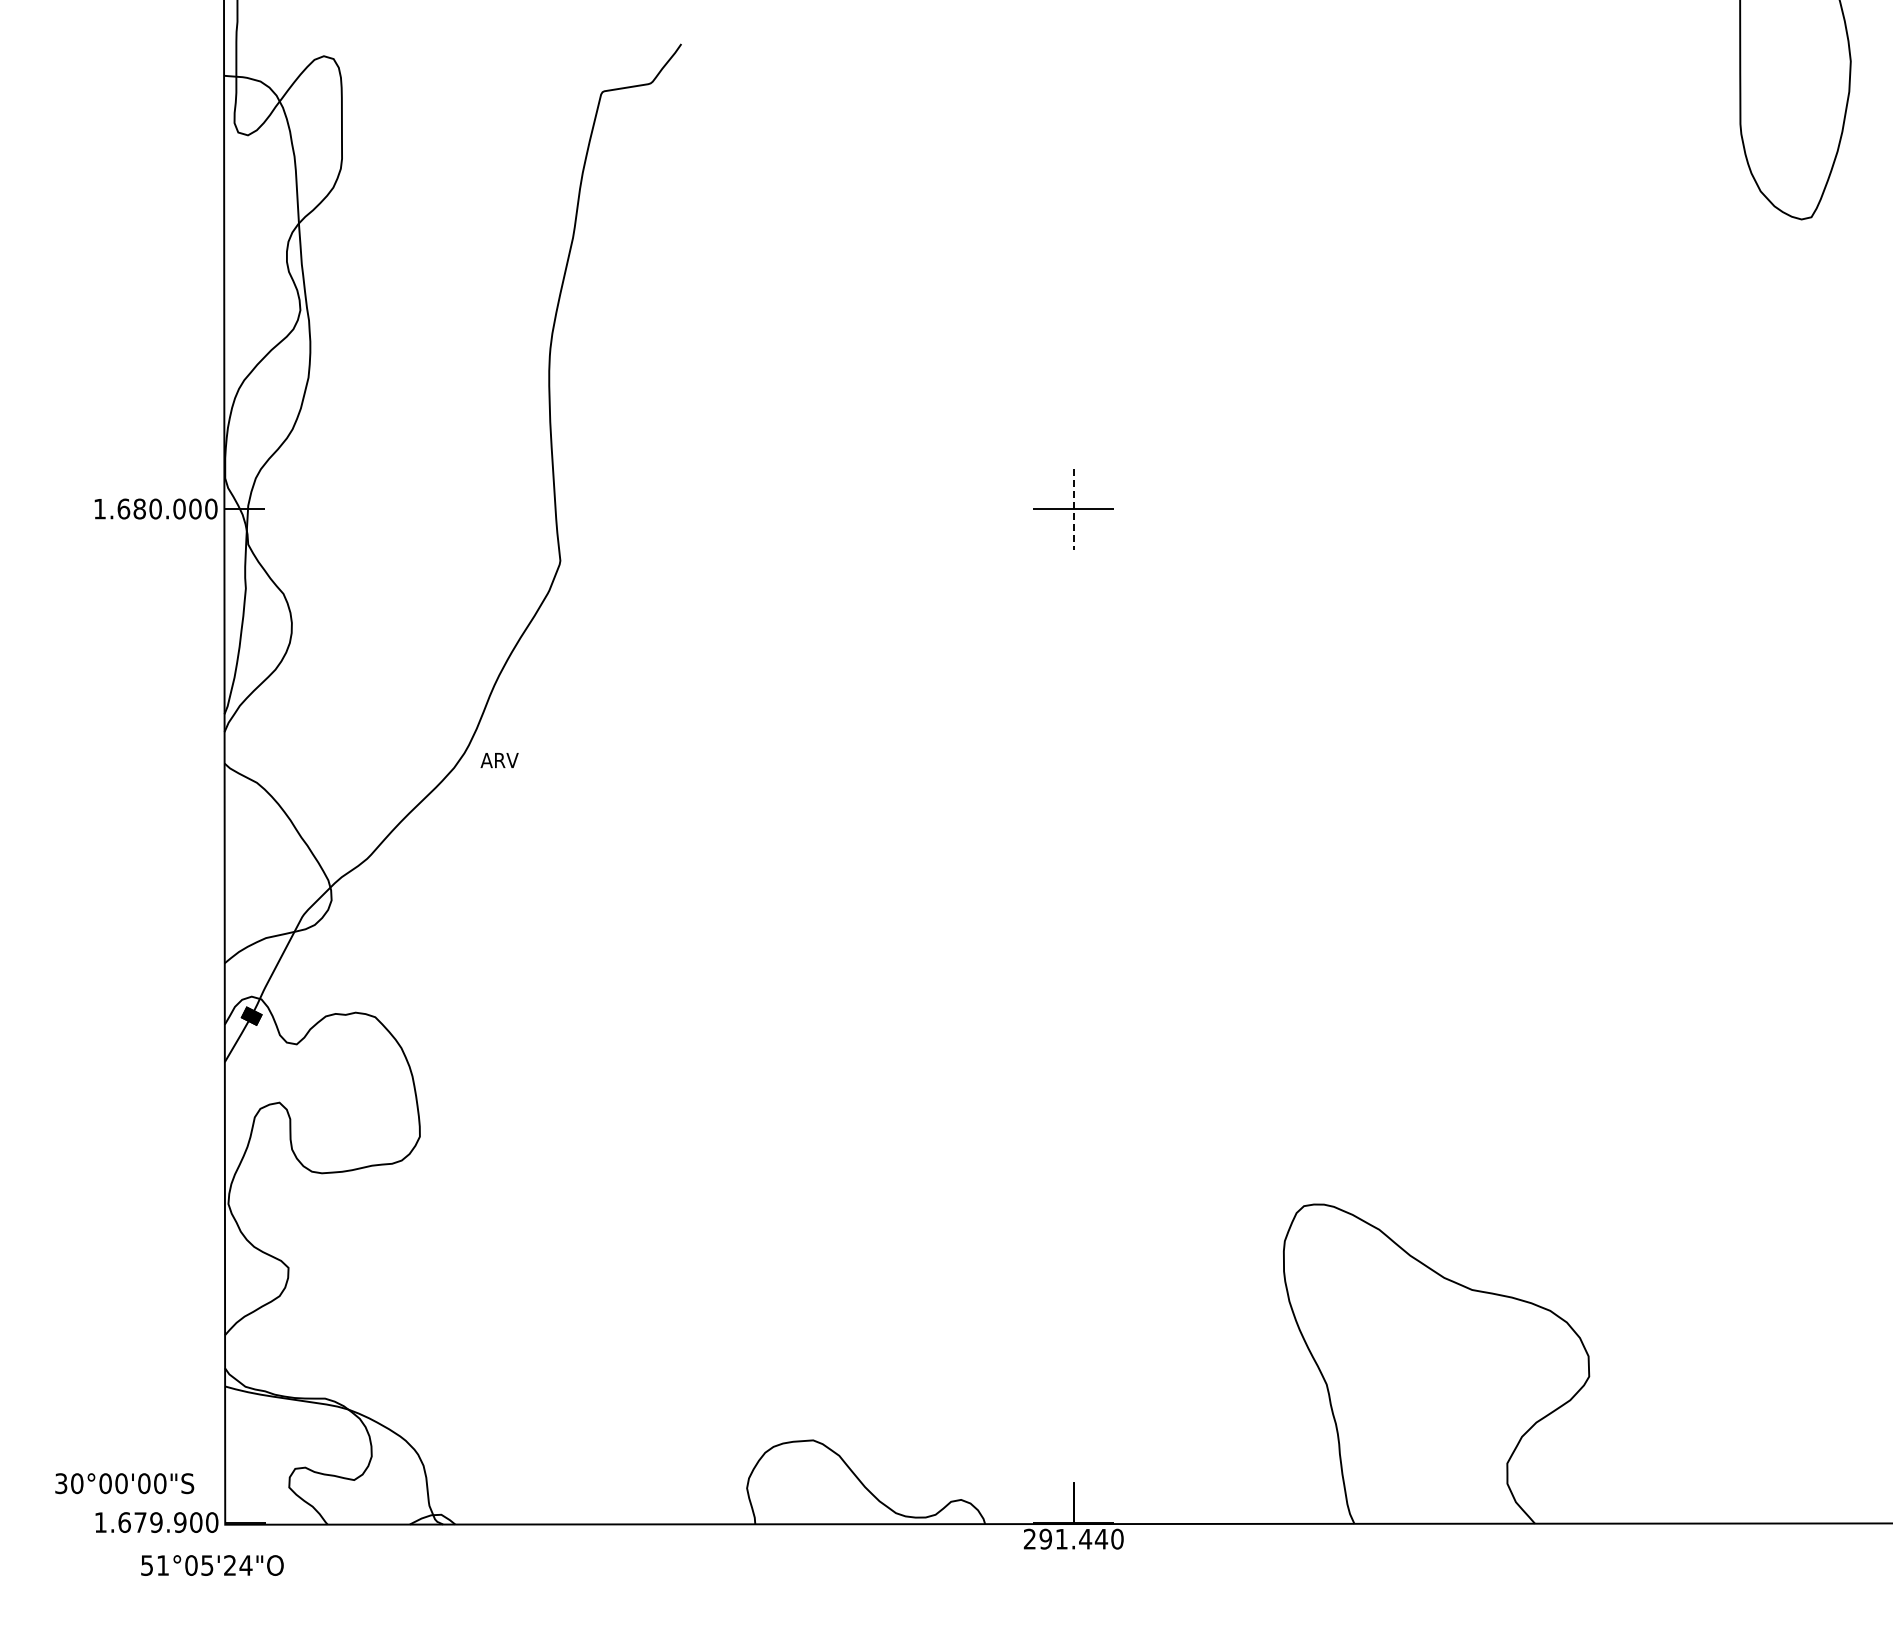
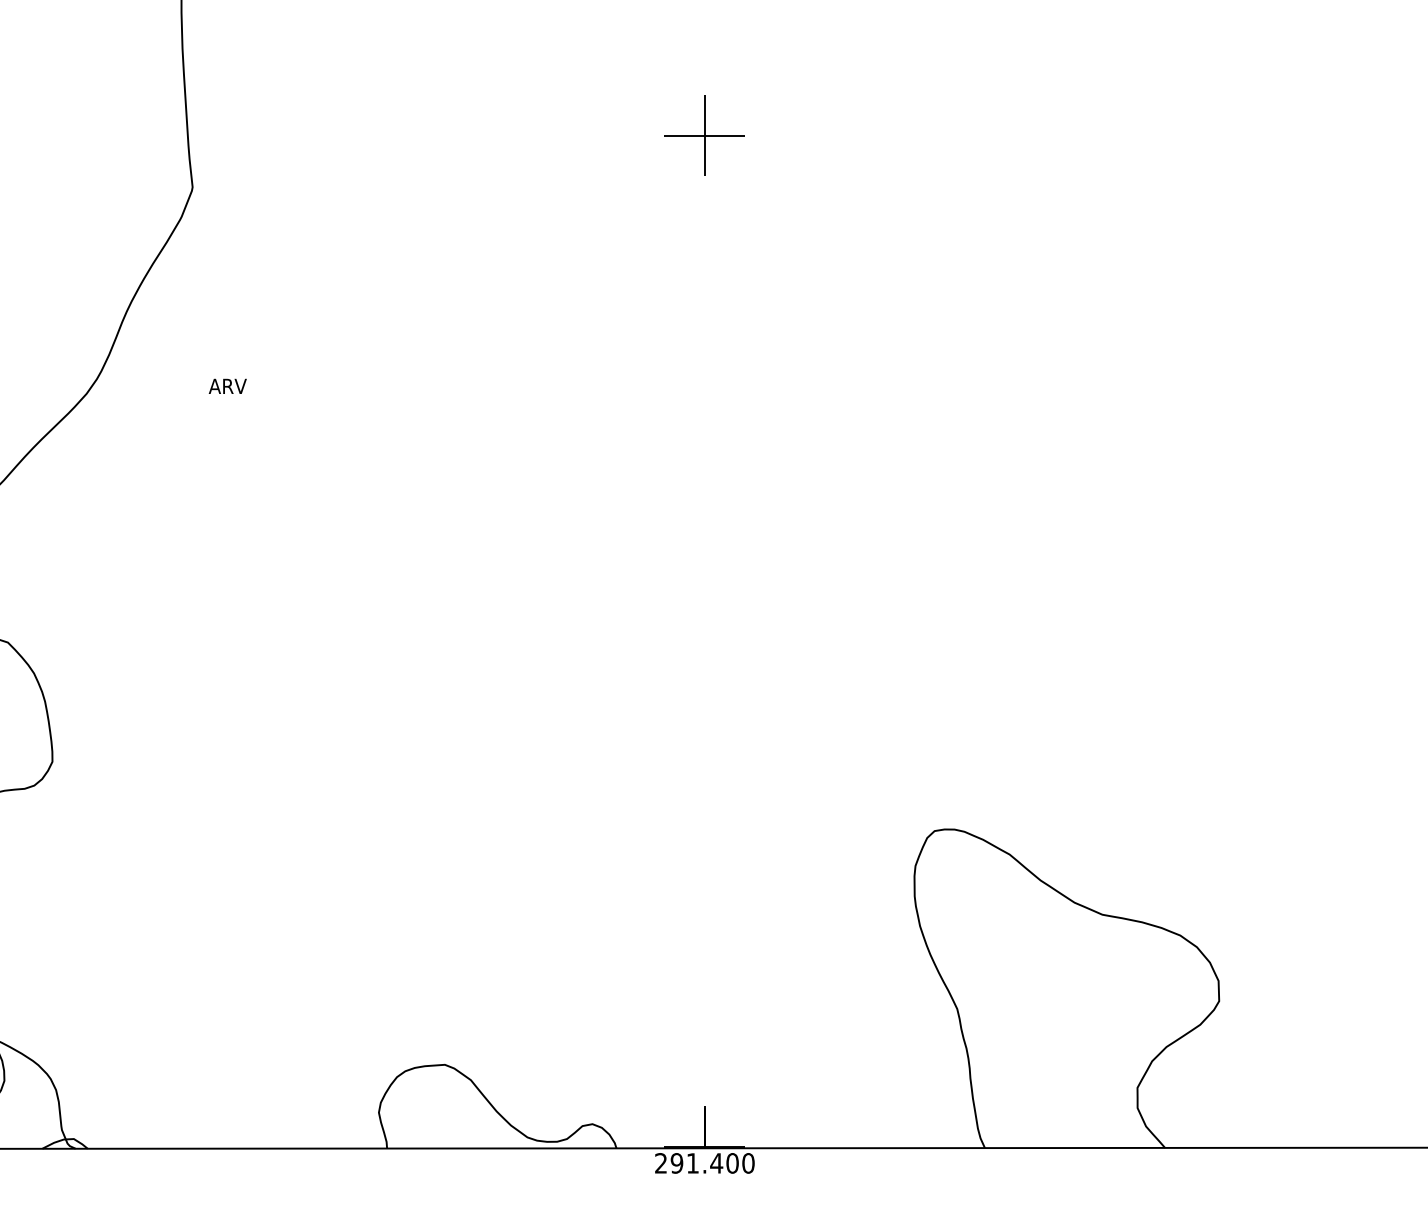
line: (1073, 509) -> (704, 135), dashed -> solid
text: (499, 760) -> (227, 386), moved
text: (1101, 1538) -> (732, 1162), 291.440 -> 291.400

